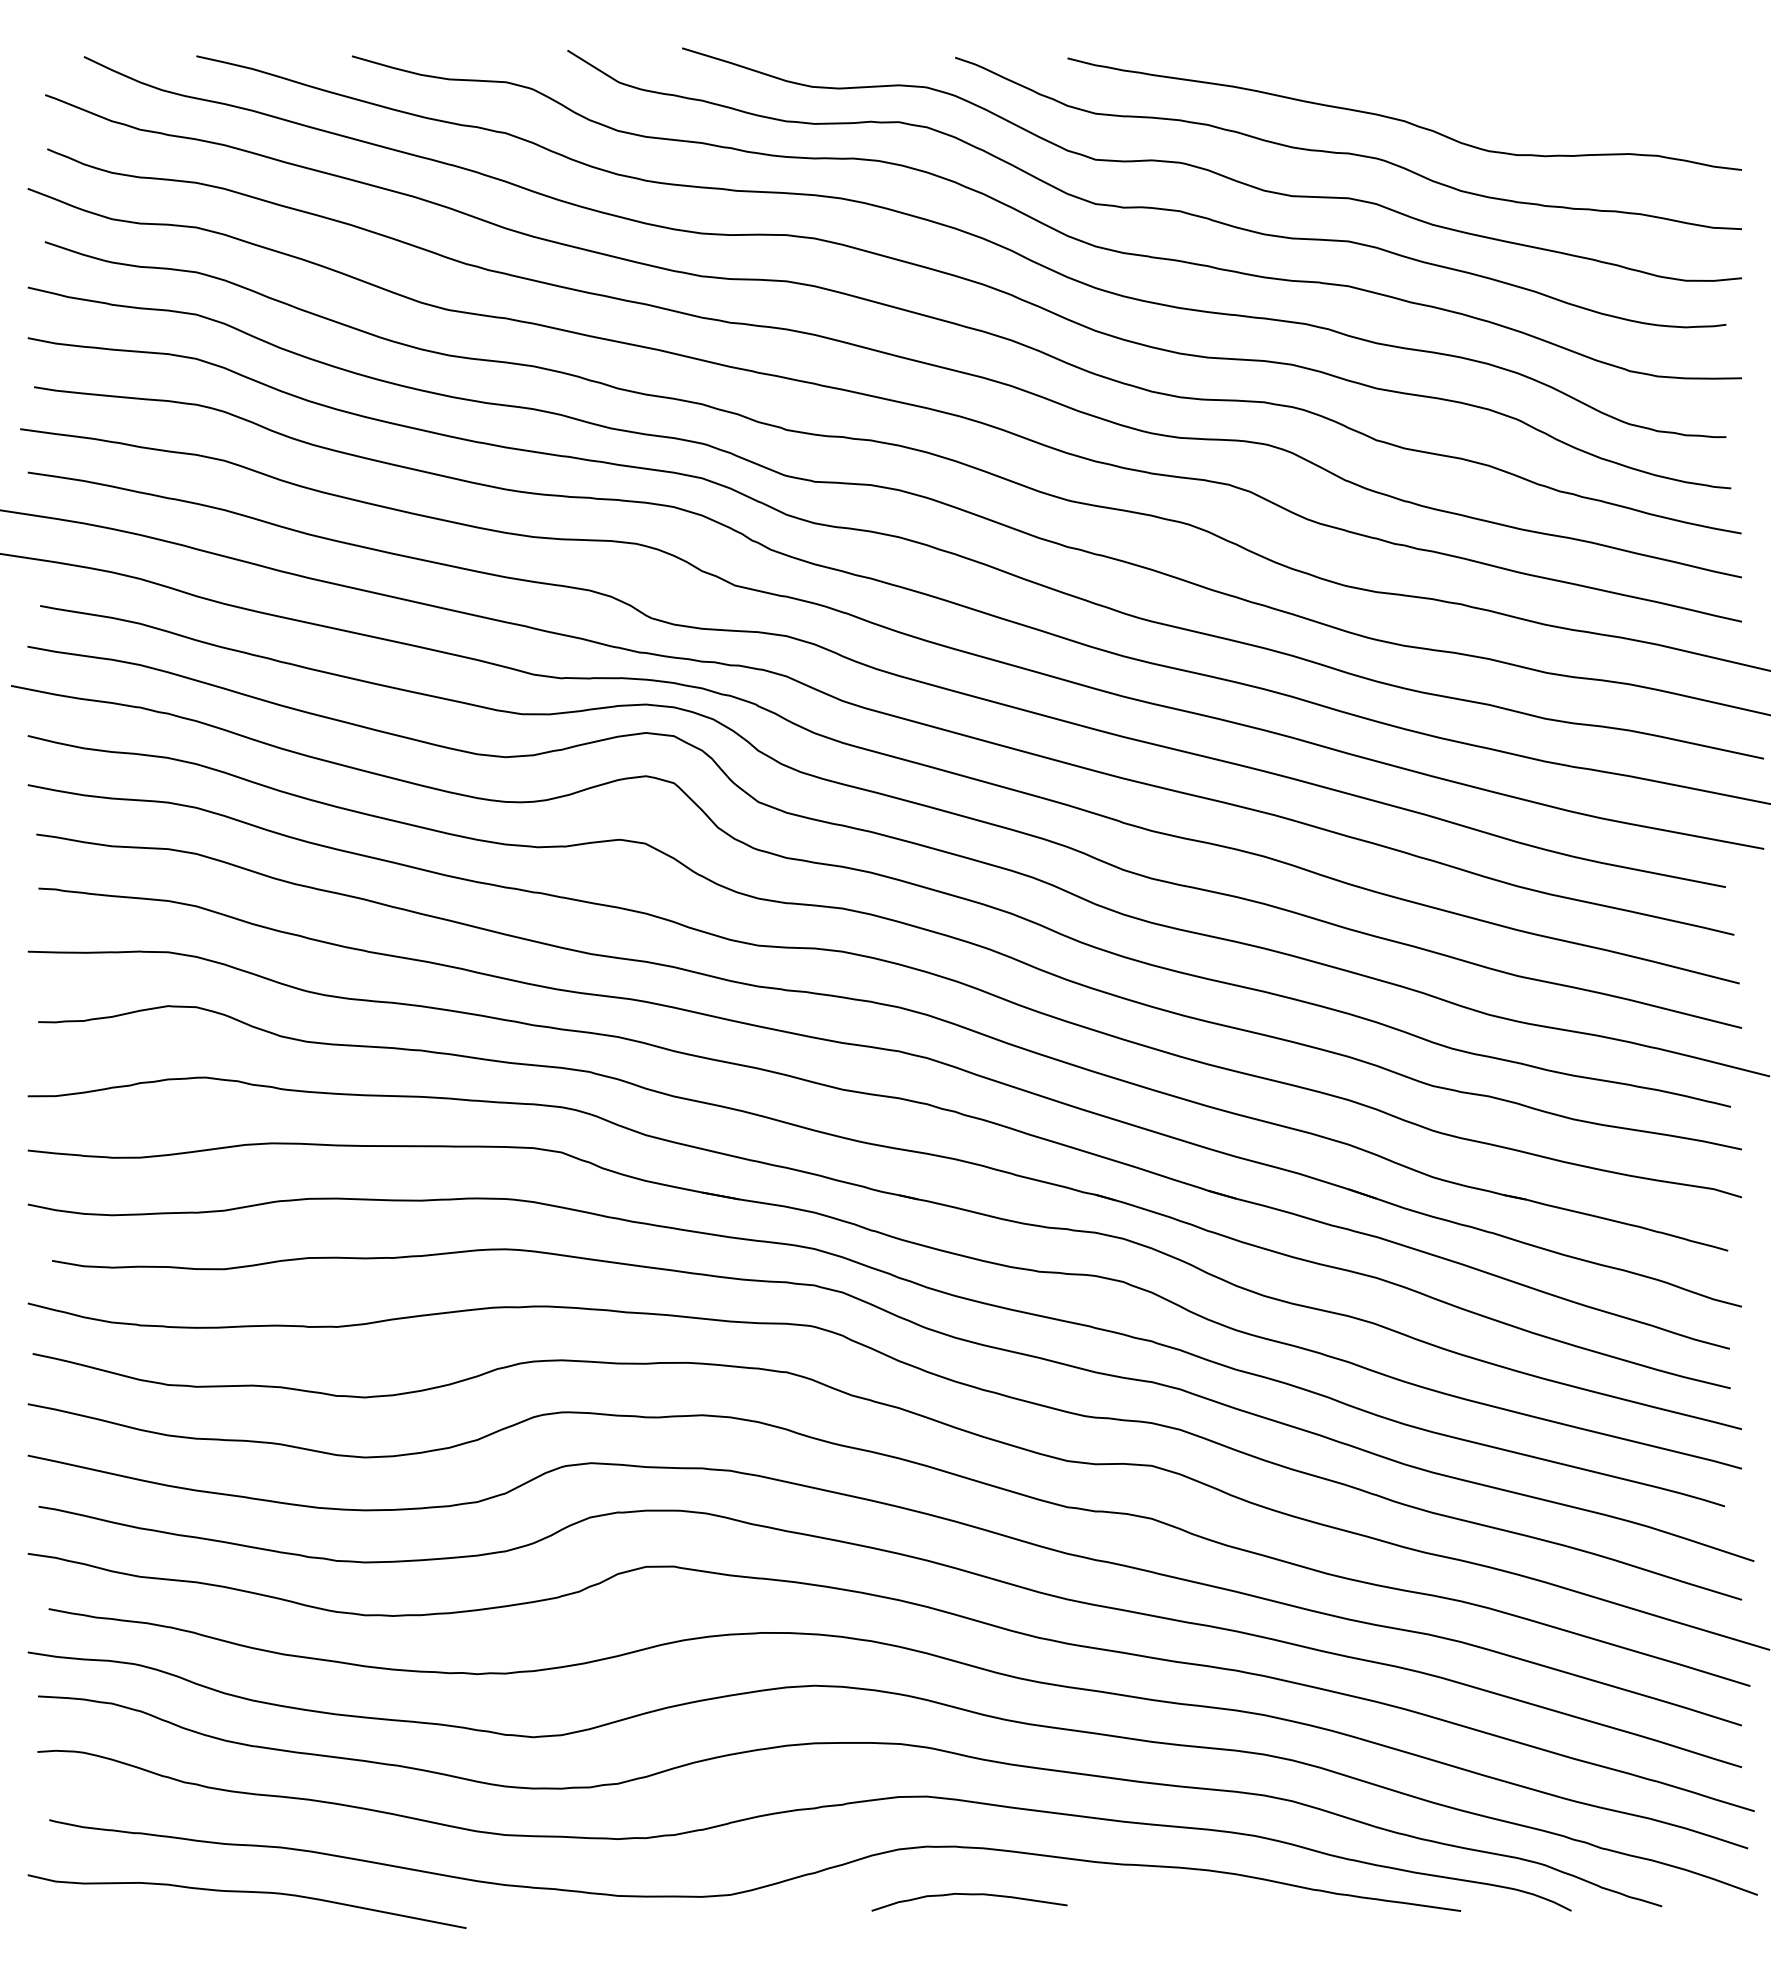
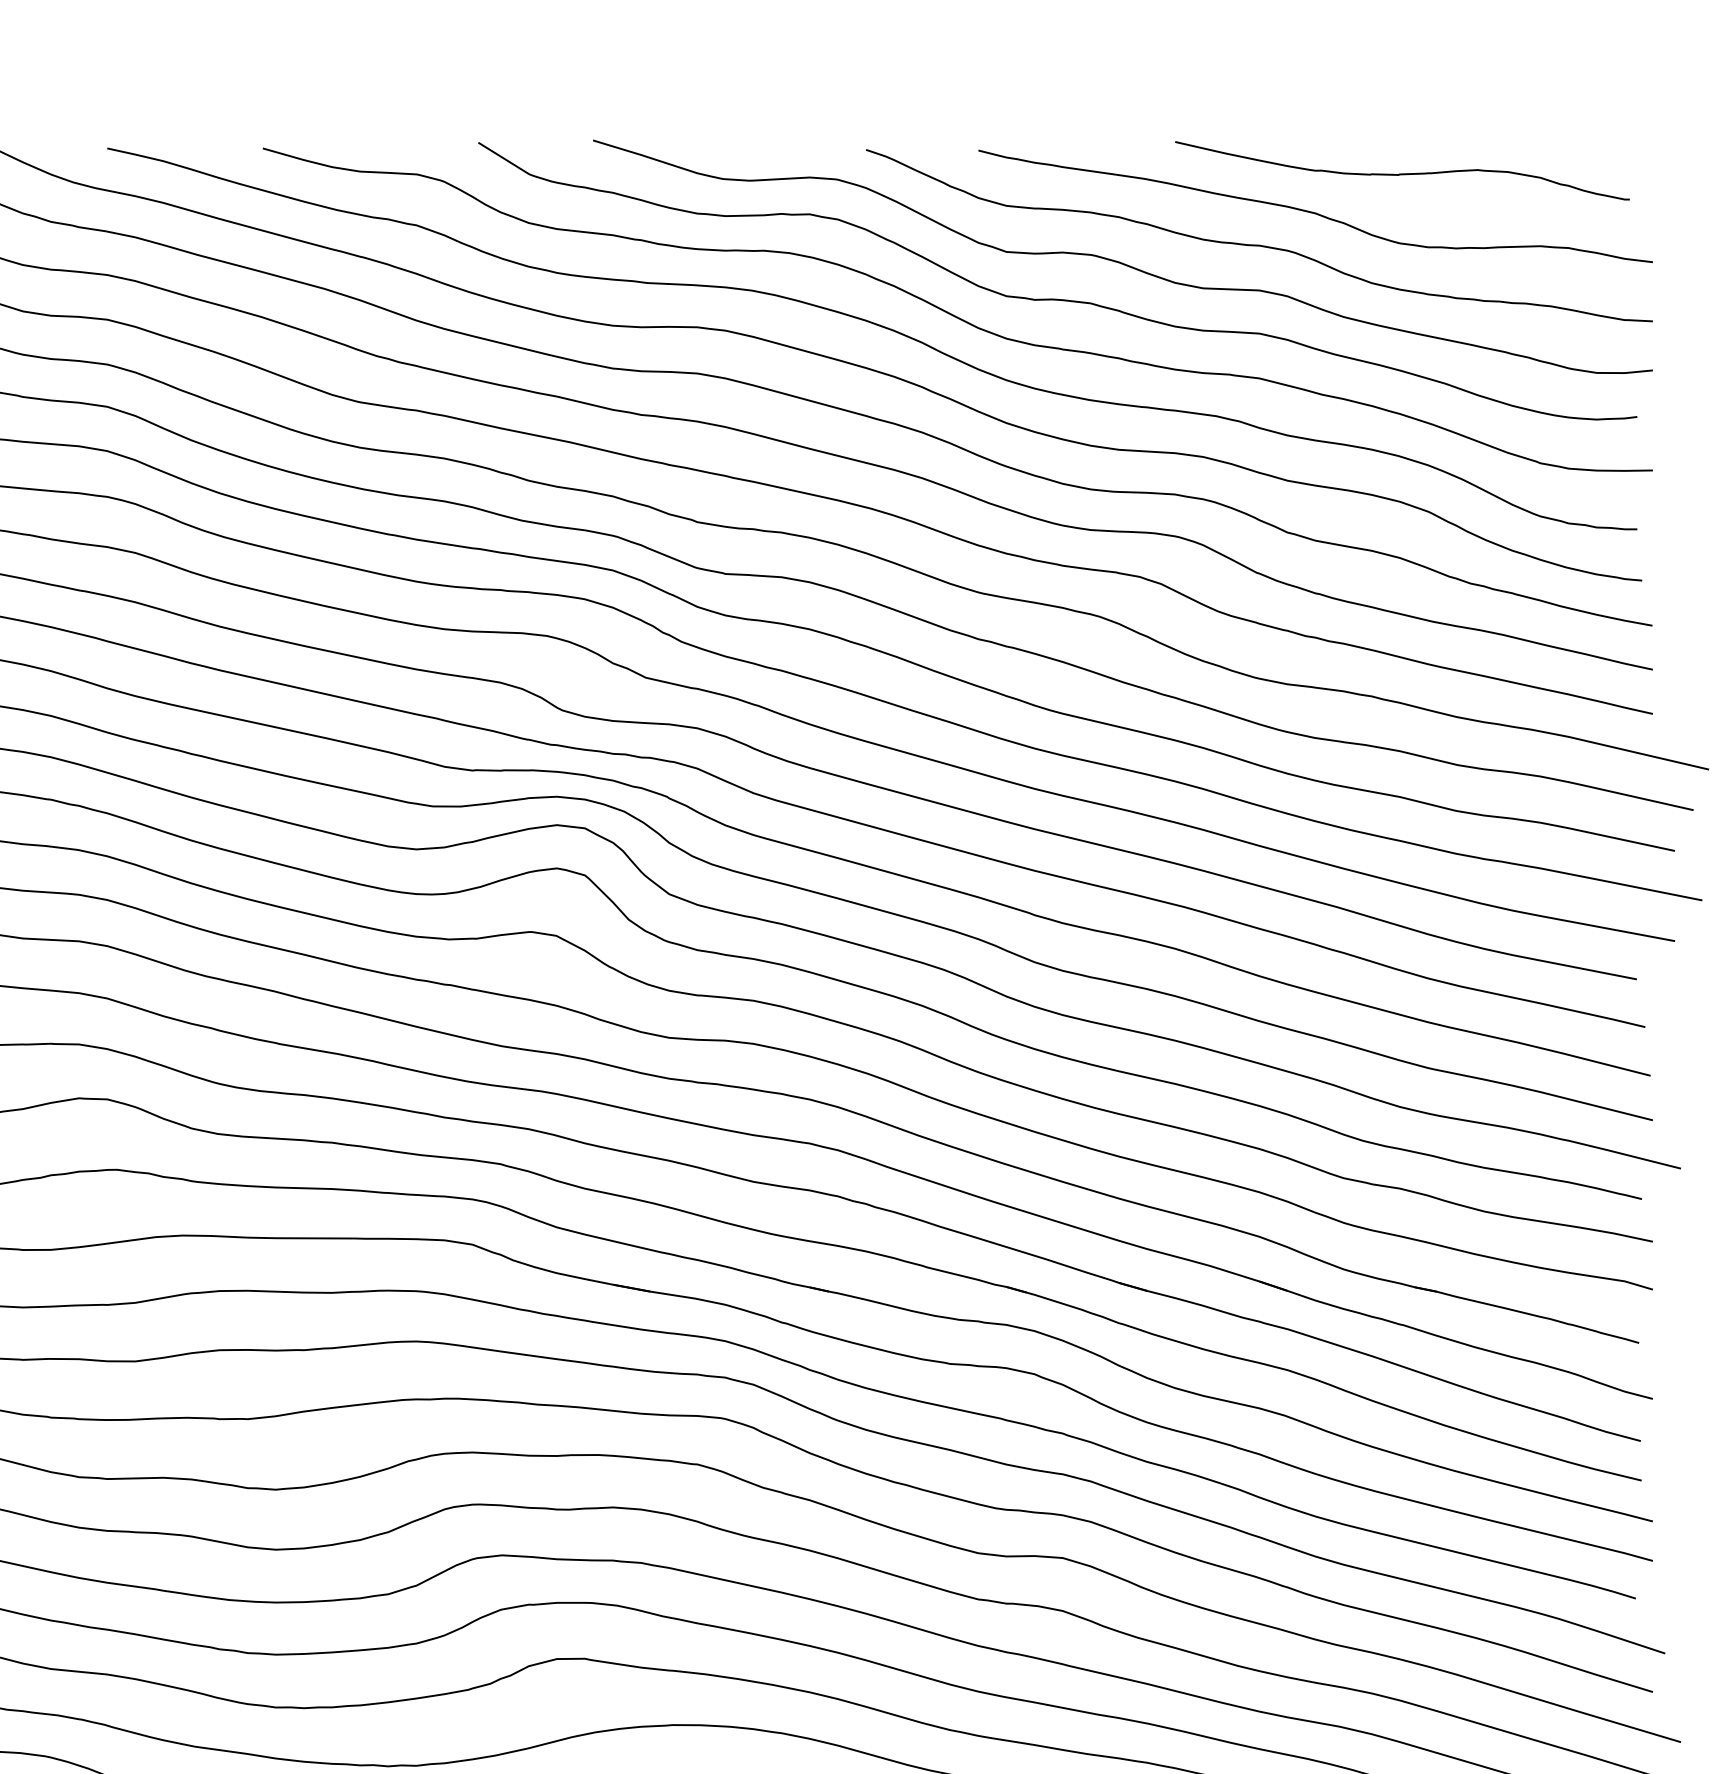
curve: (1491, 81) -> (1402, 173), added

